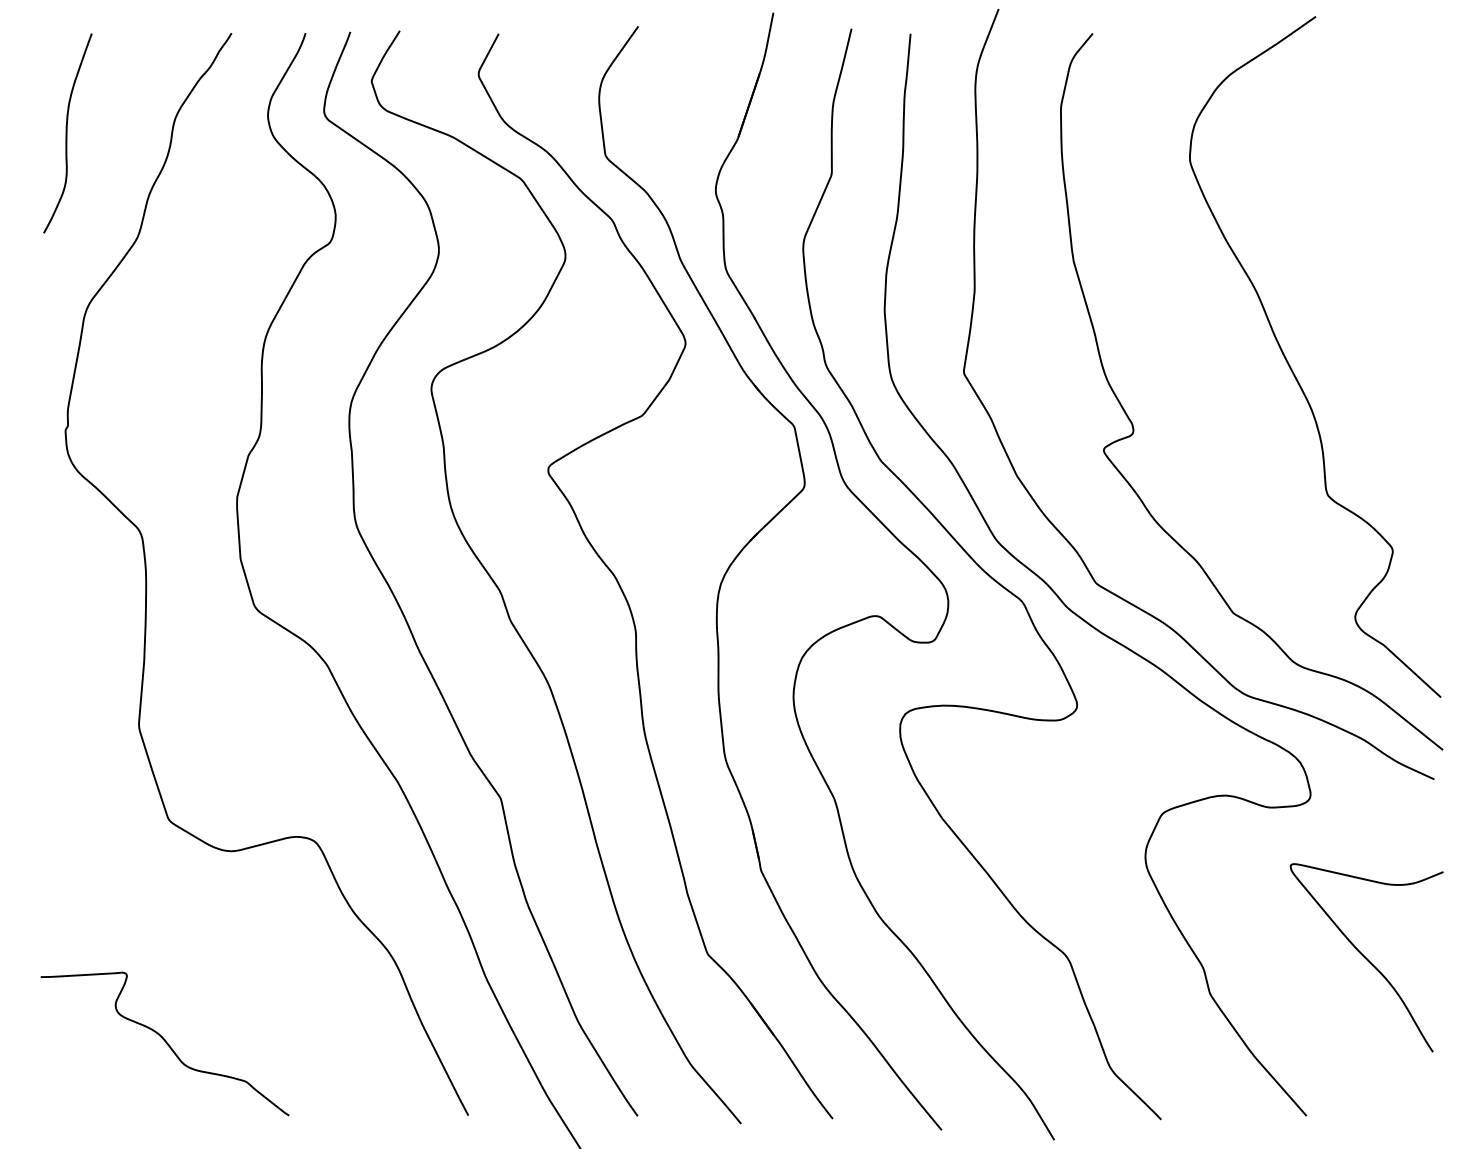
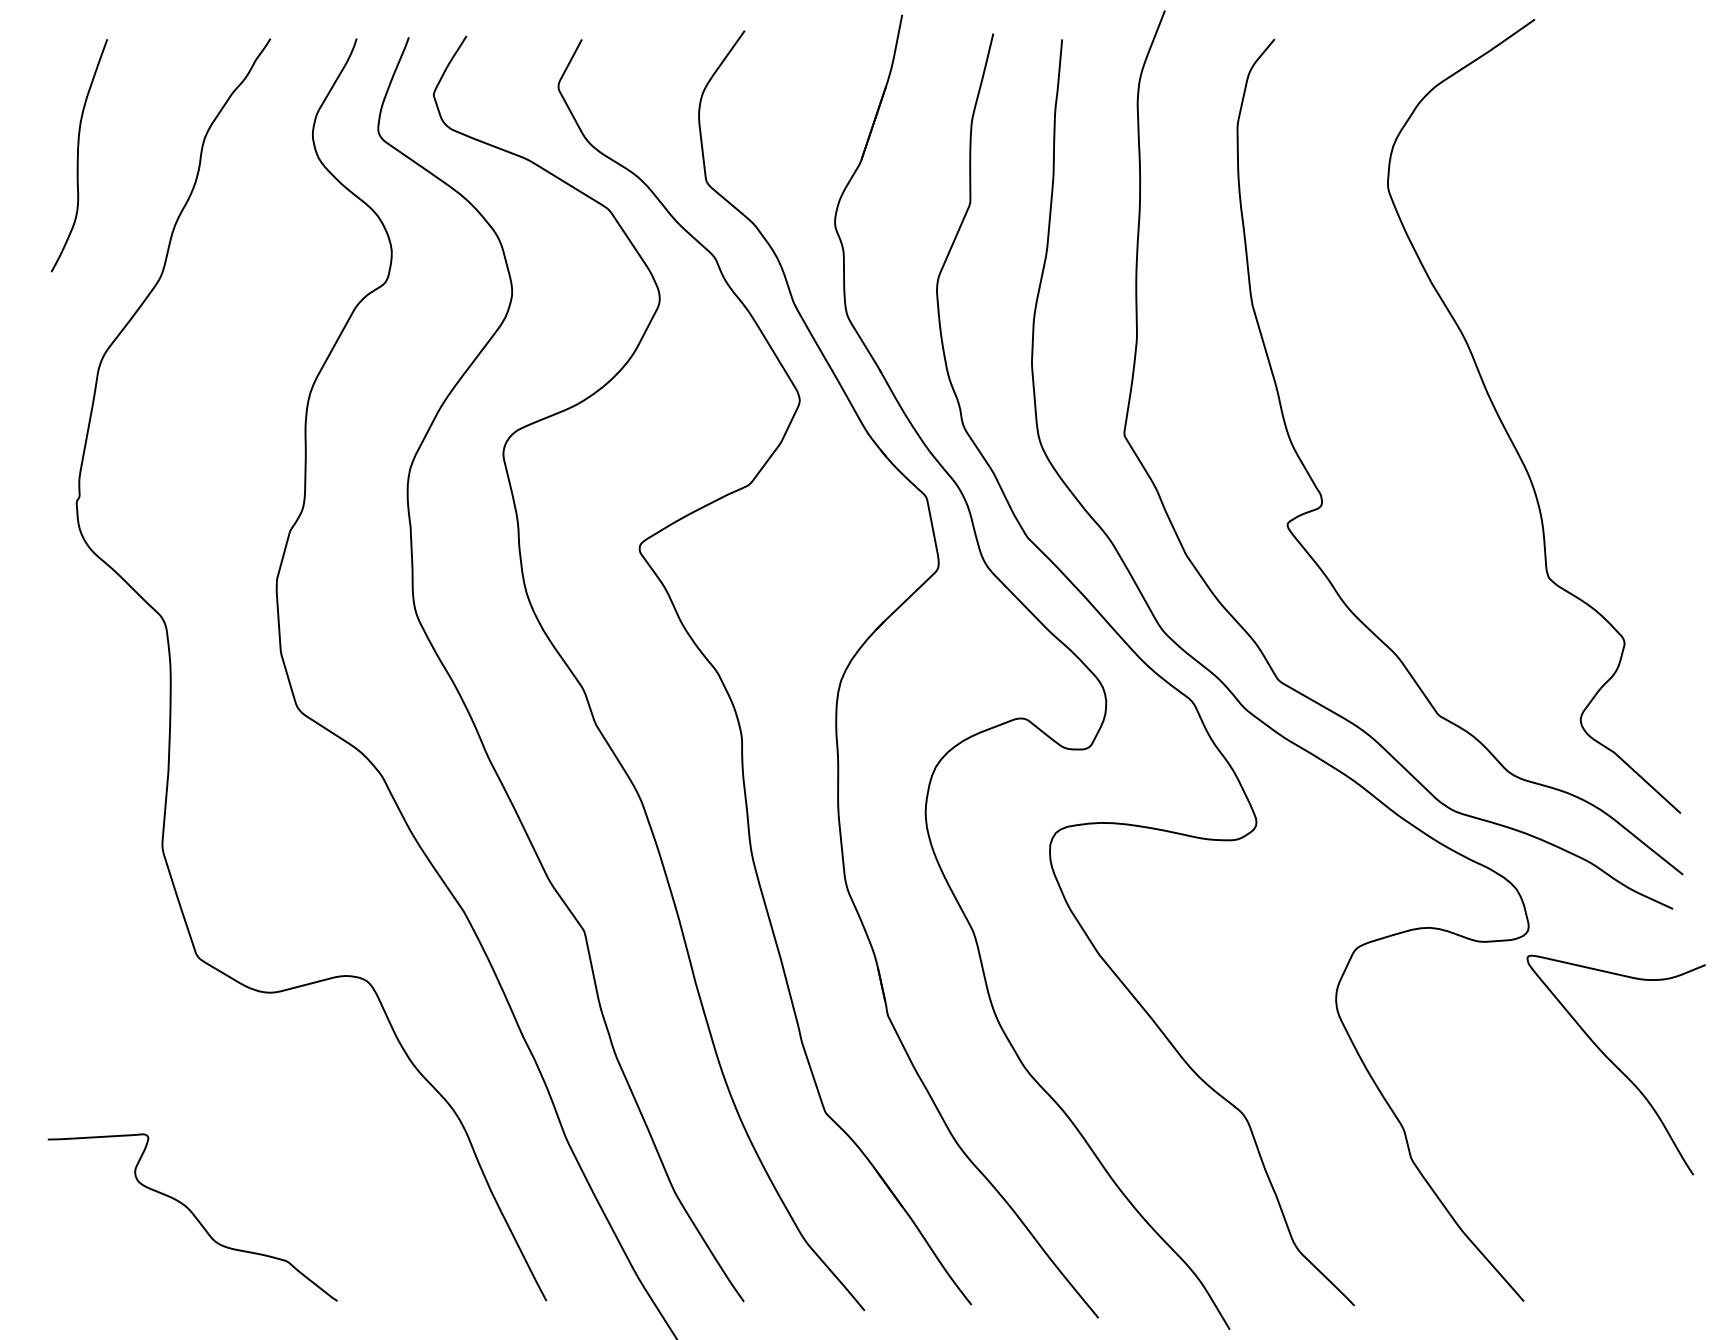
curve: (1366, 957) -> (1615, 1064), moved

